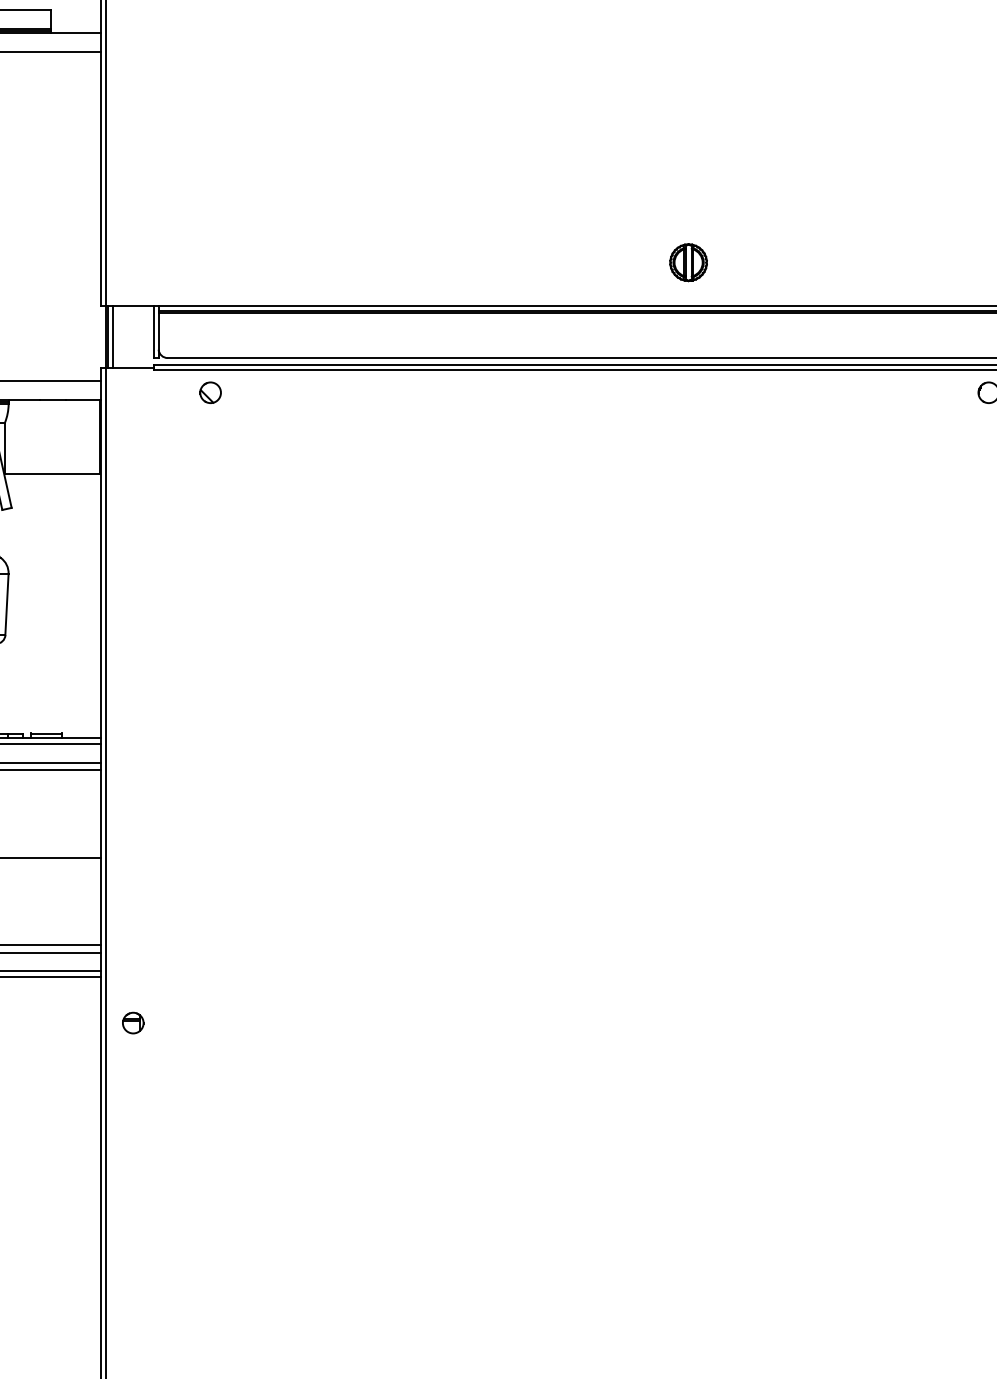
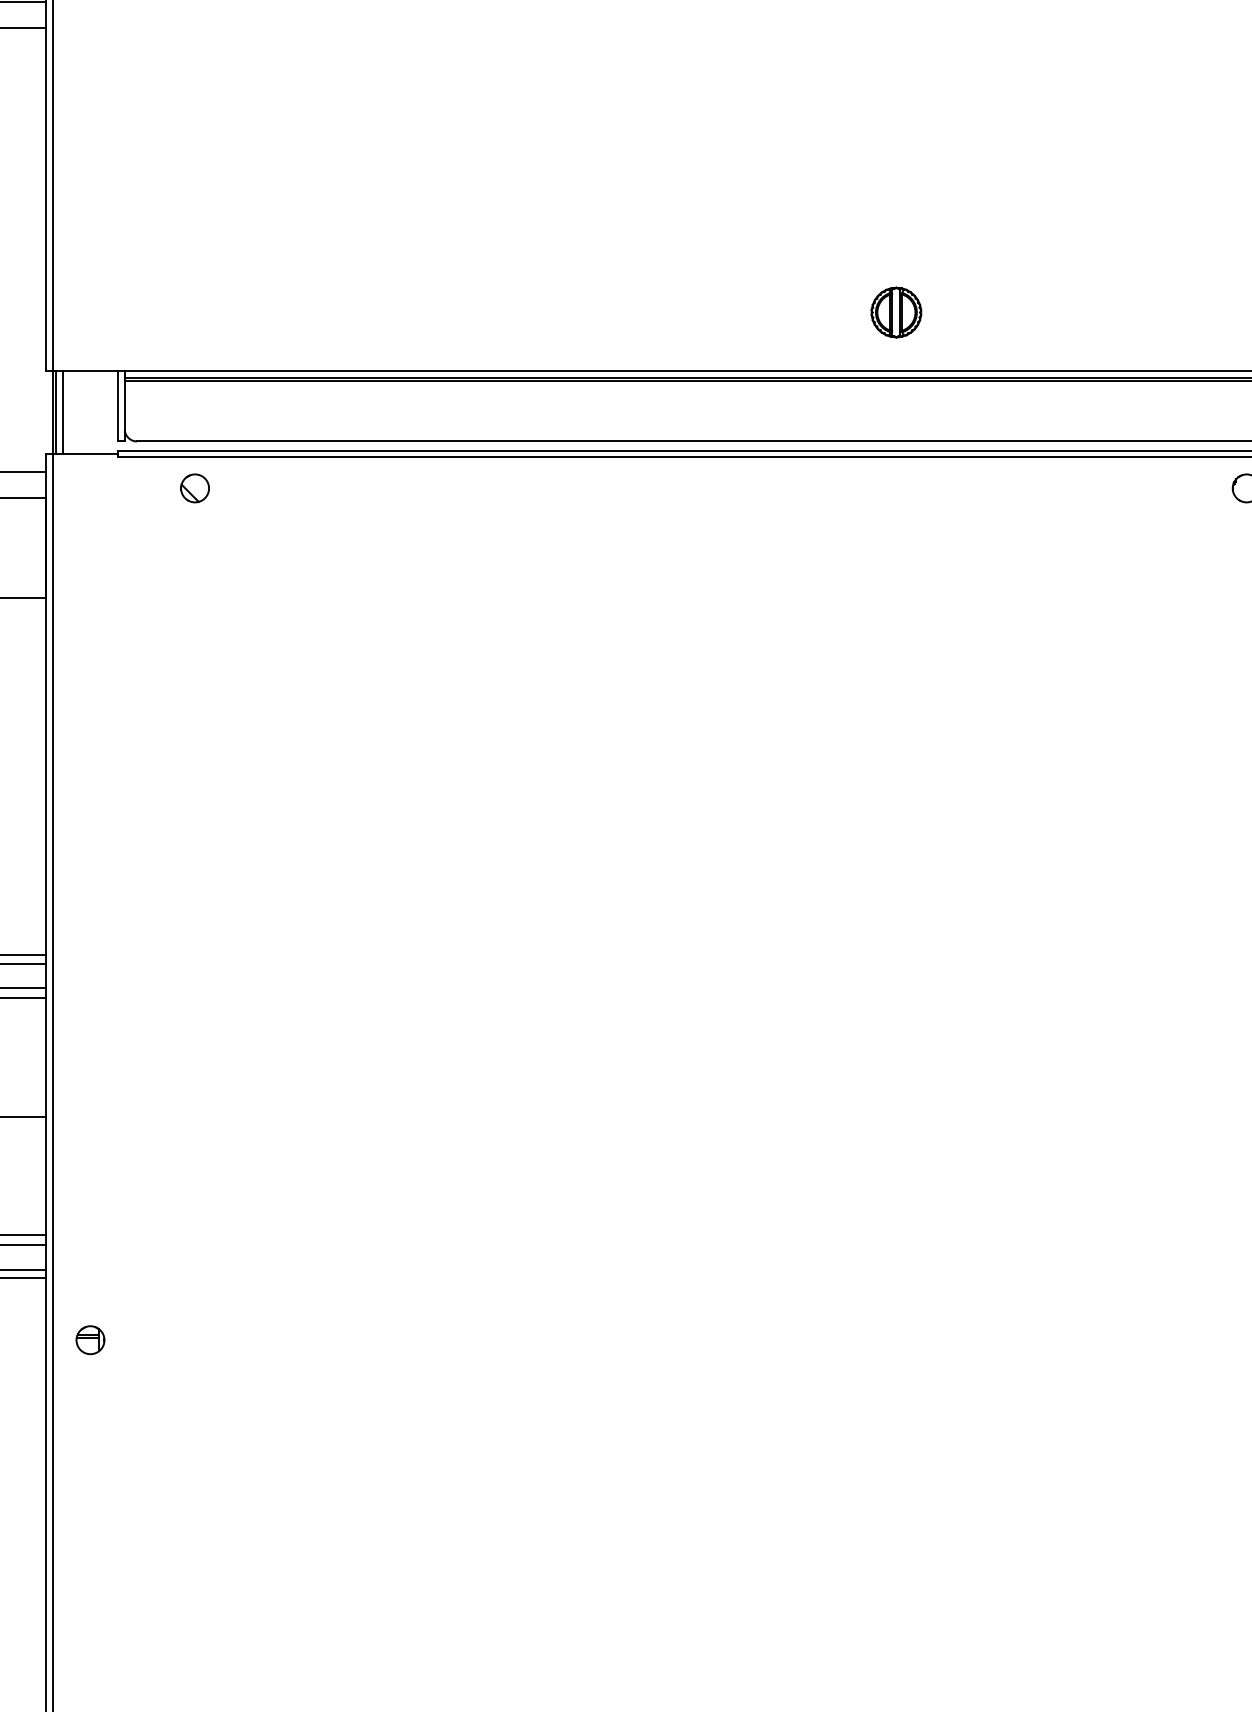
part: (688, 262) -> (896, 312), moved

